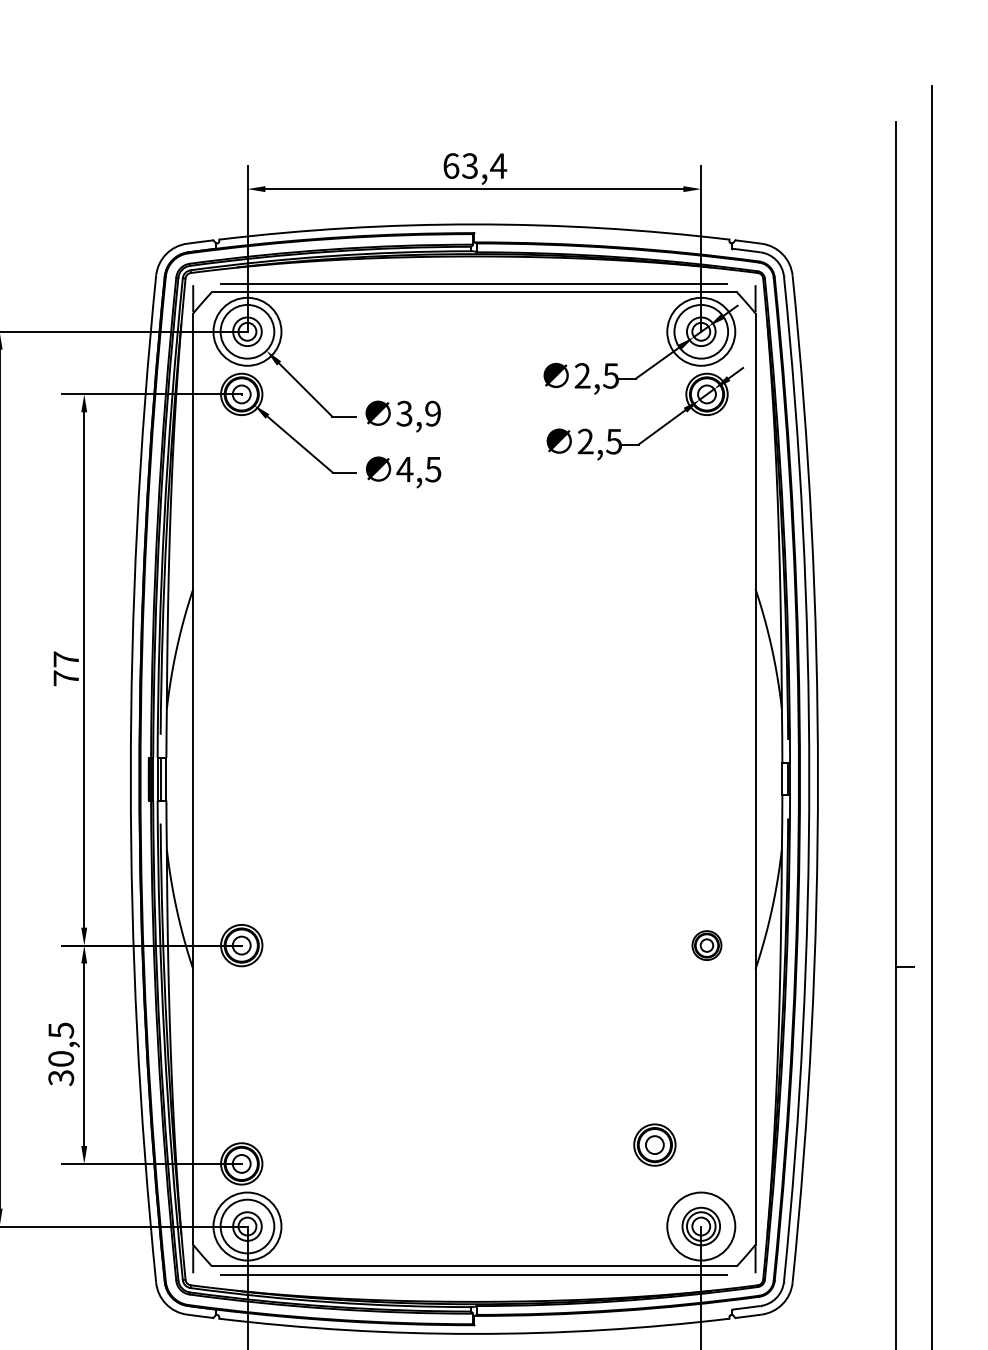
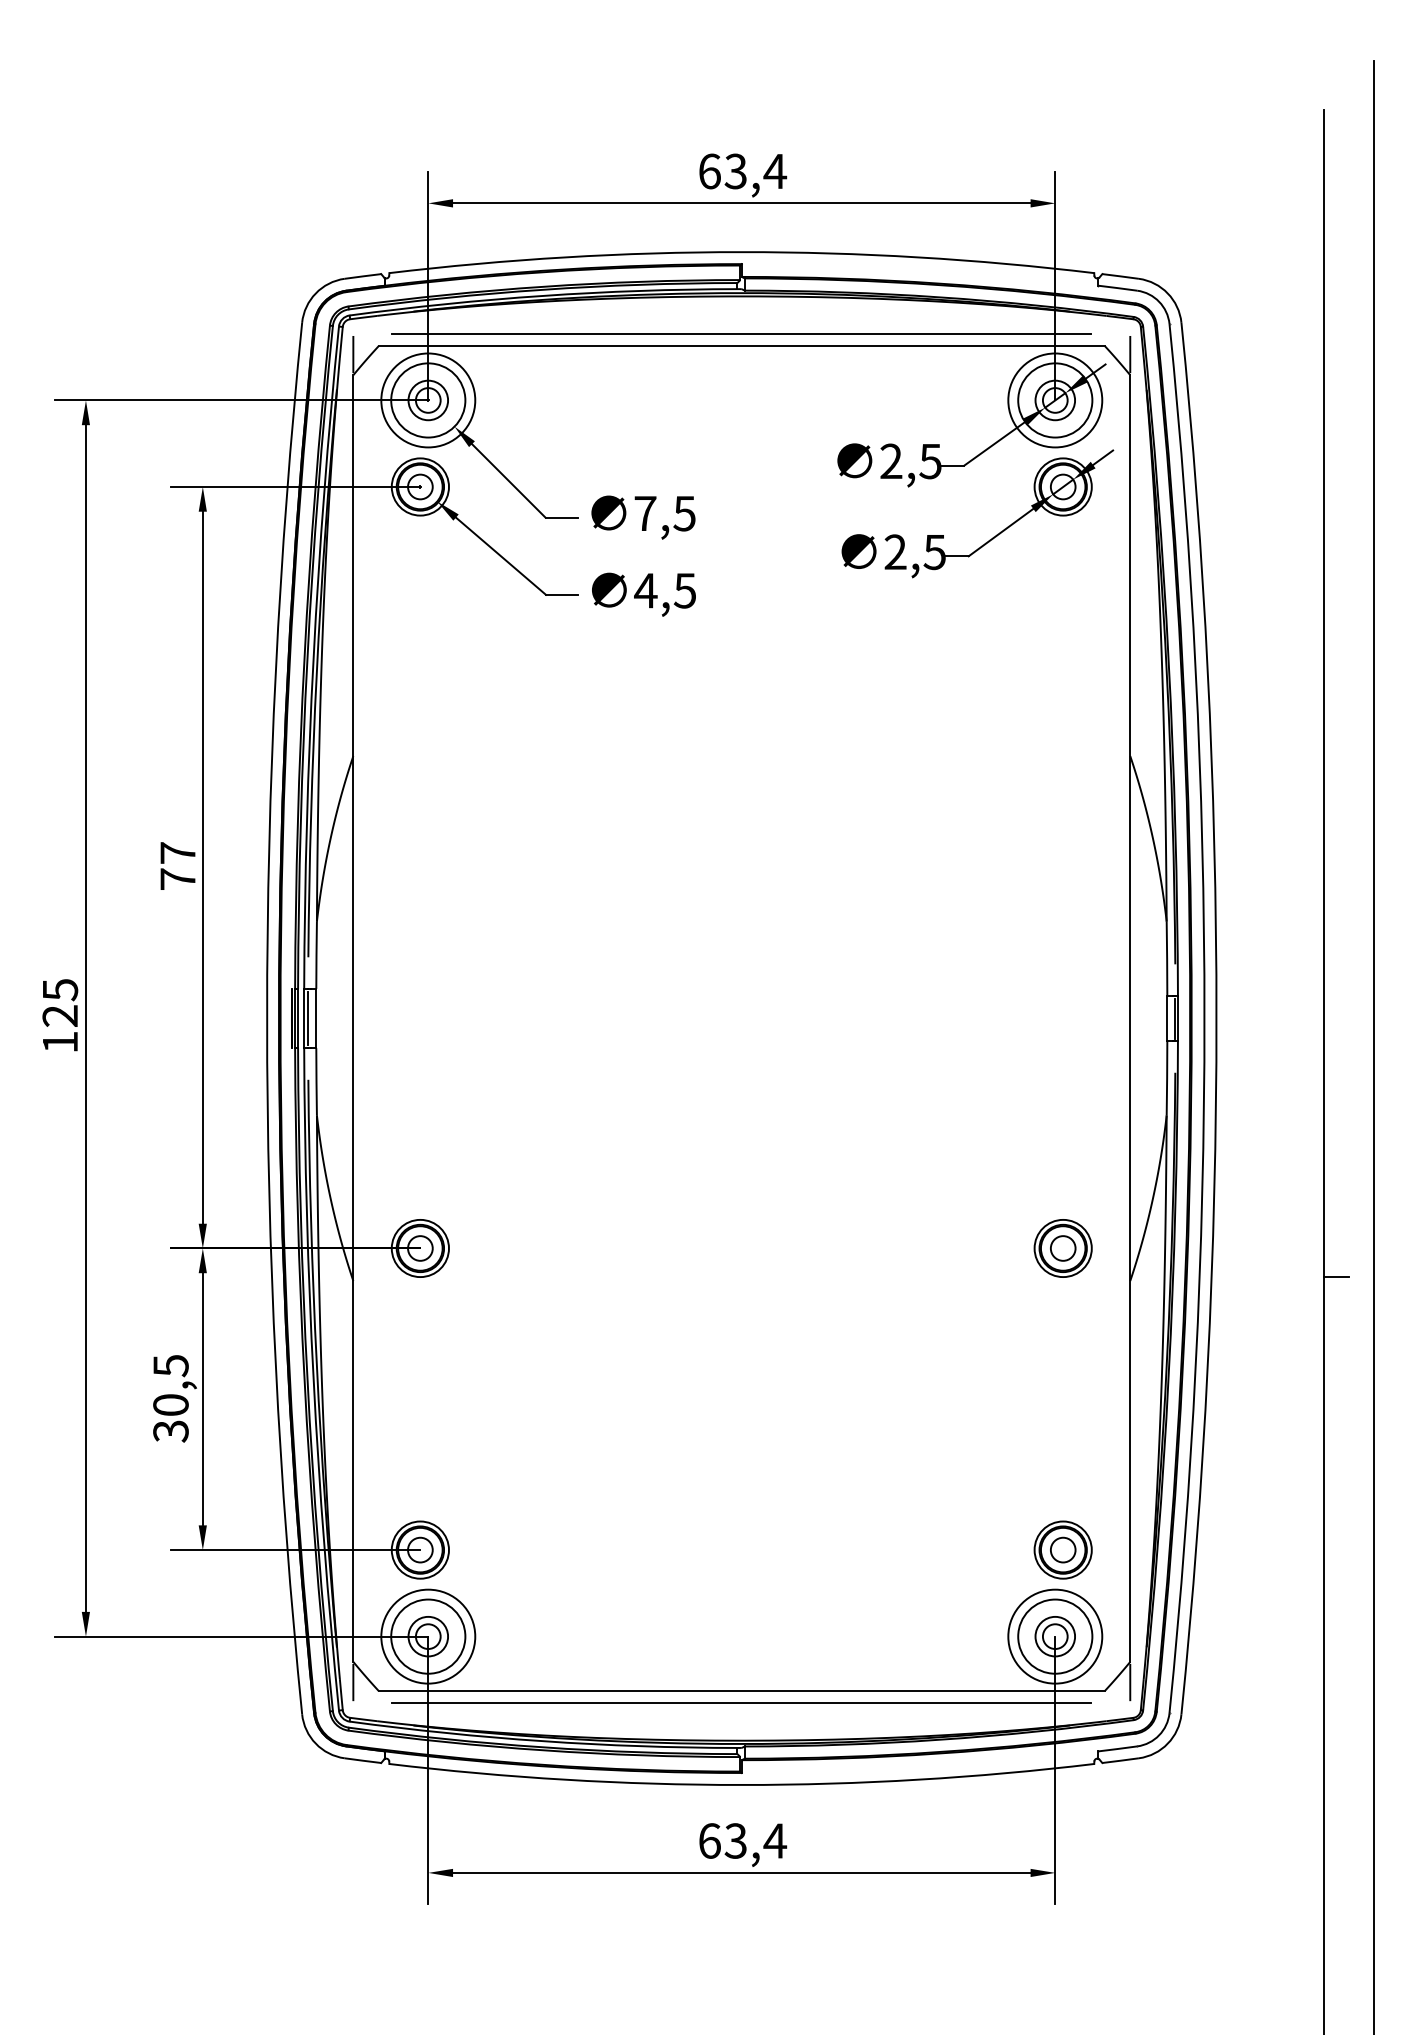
text: (418, 413) -> (664, 513), 3,9 -> 7,5
part: (706, 945) -> (1062, 1248), size x1.43
part: (654, 1144) -> (1062, 1549), moved
circle: (701, 1226) -> (1055, 1636), size x1.43

